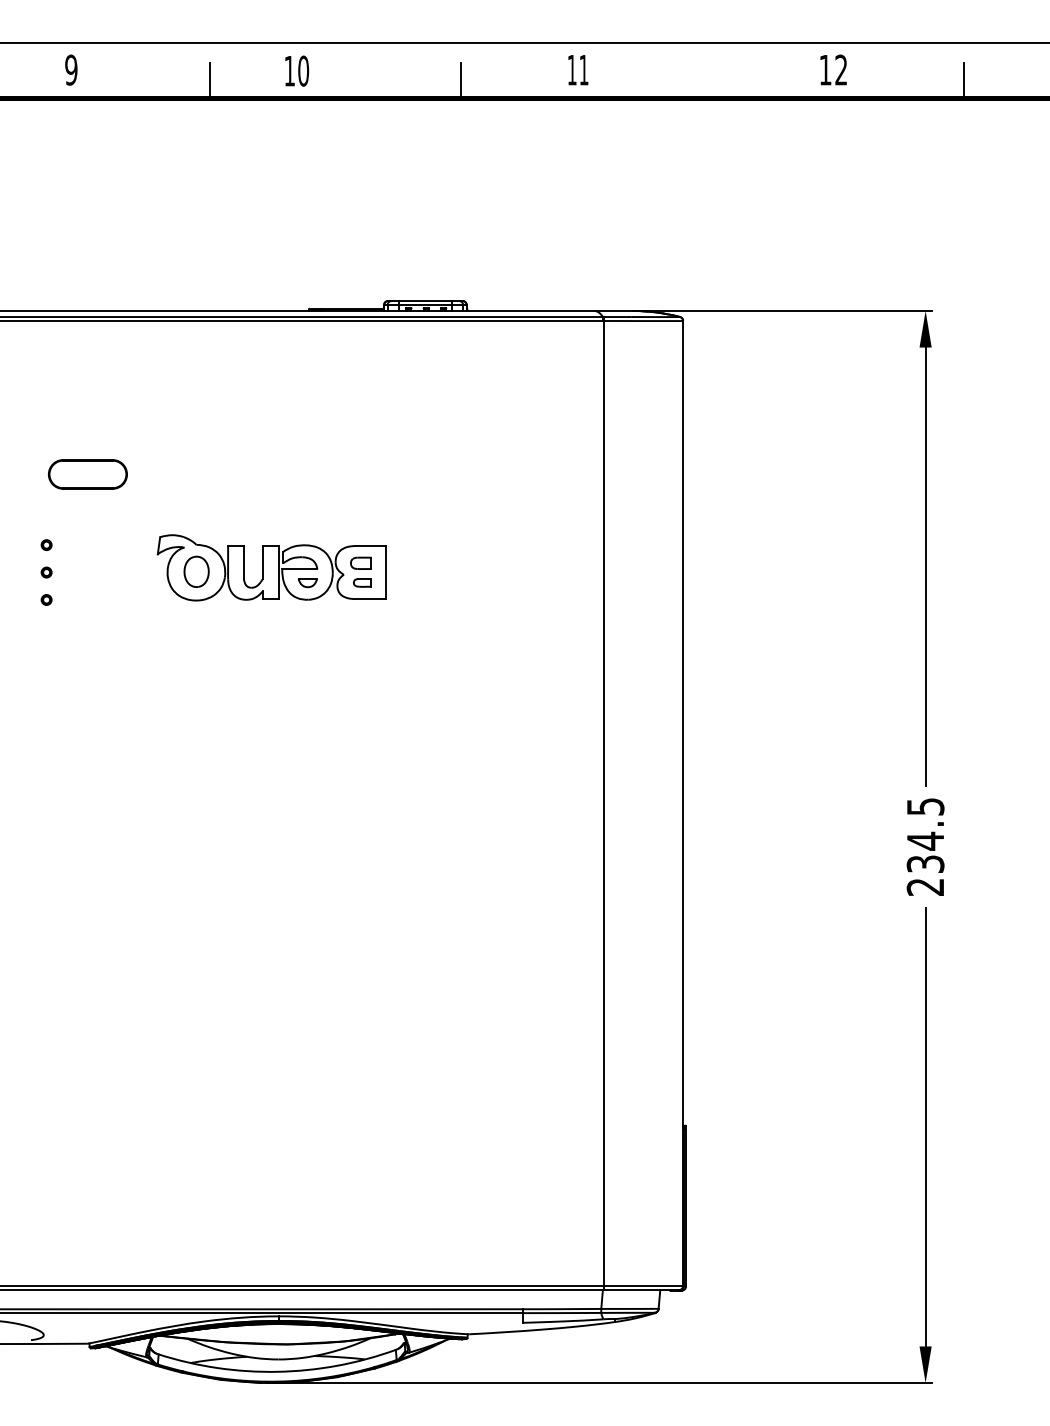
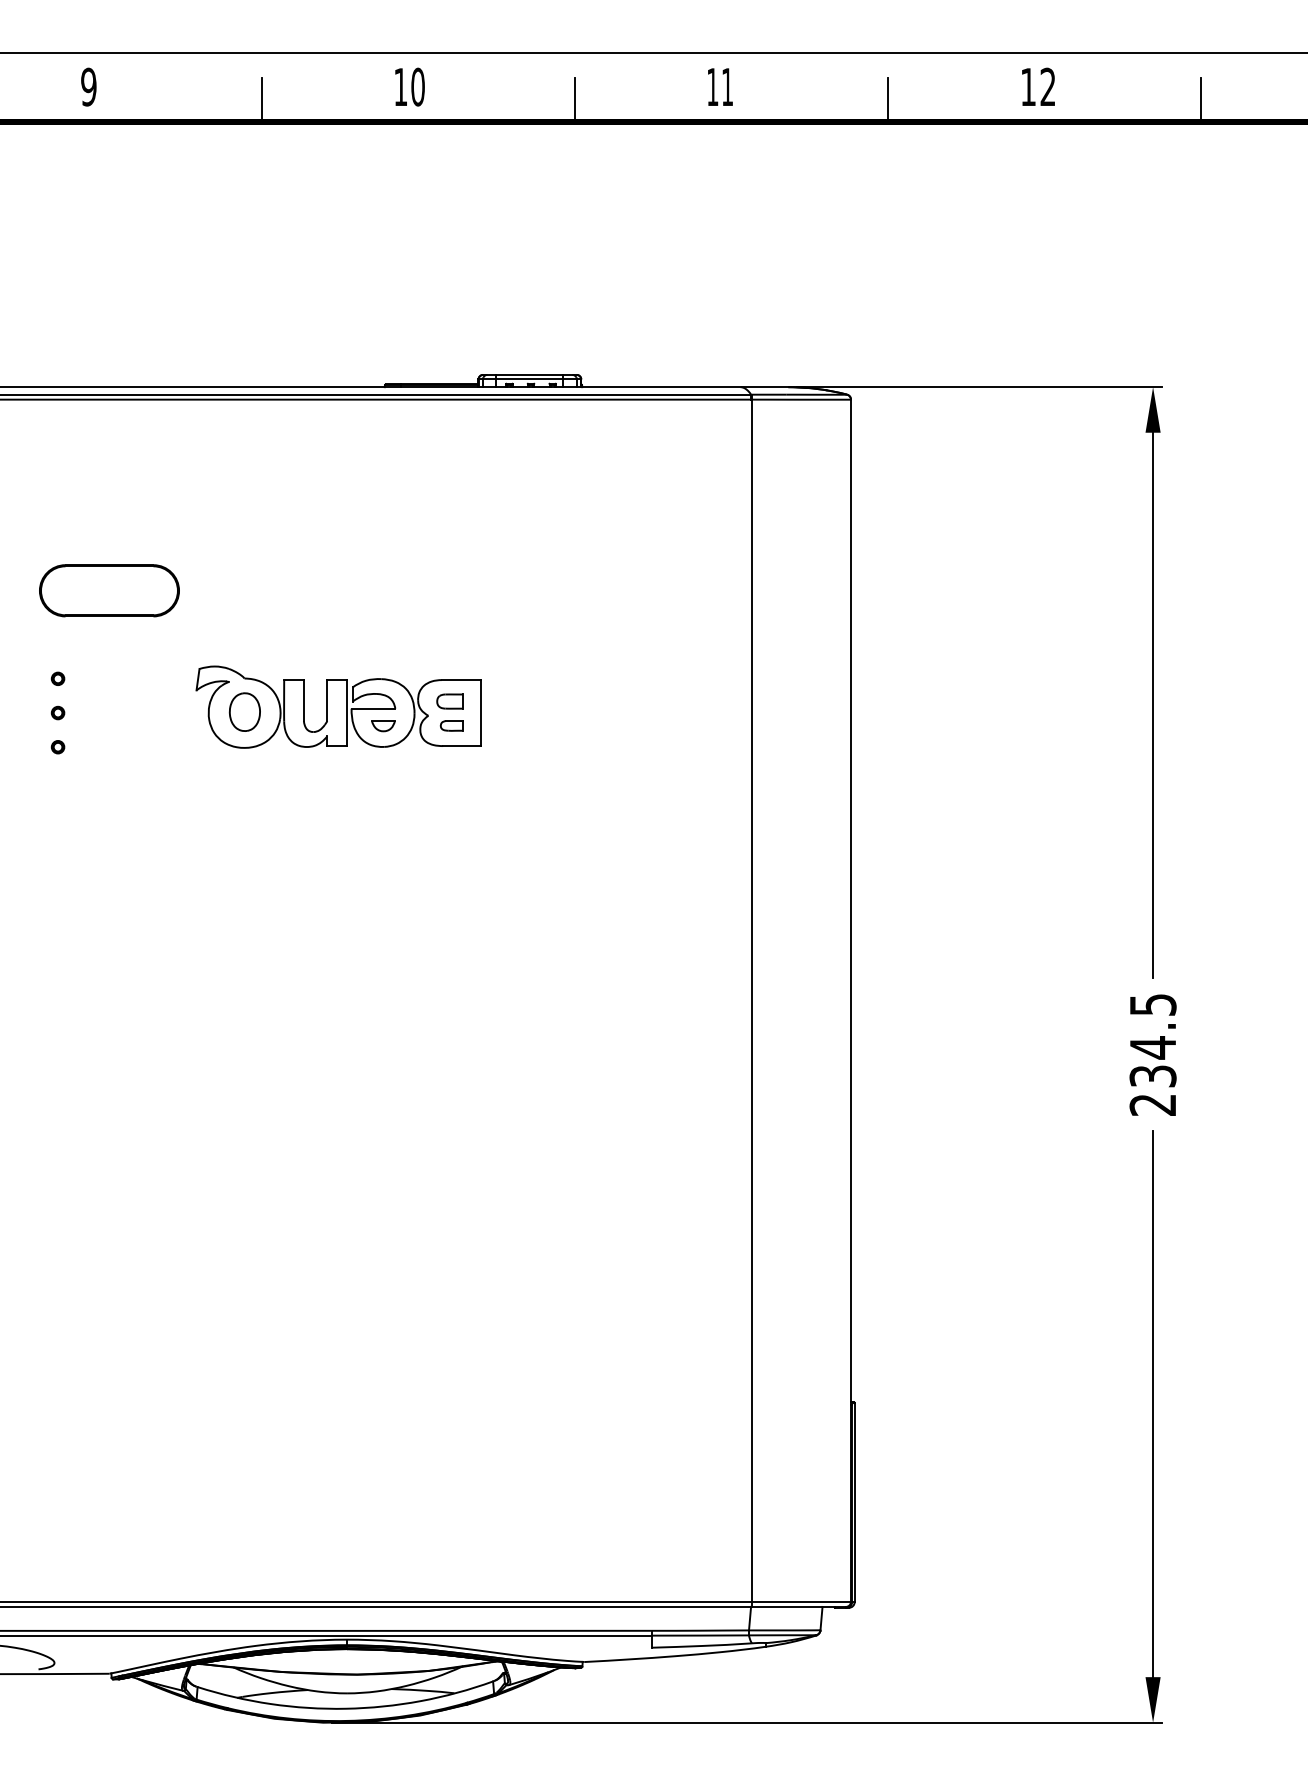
text: (297, 70) -> (410, 86), moved
line: (712, 80) -> (887, 100), added
part: (87, 474) -> (108, 590), size x1.43

